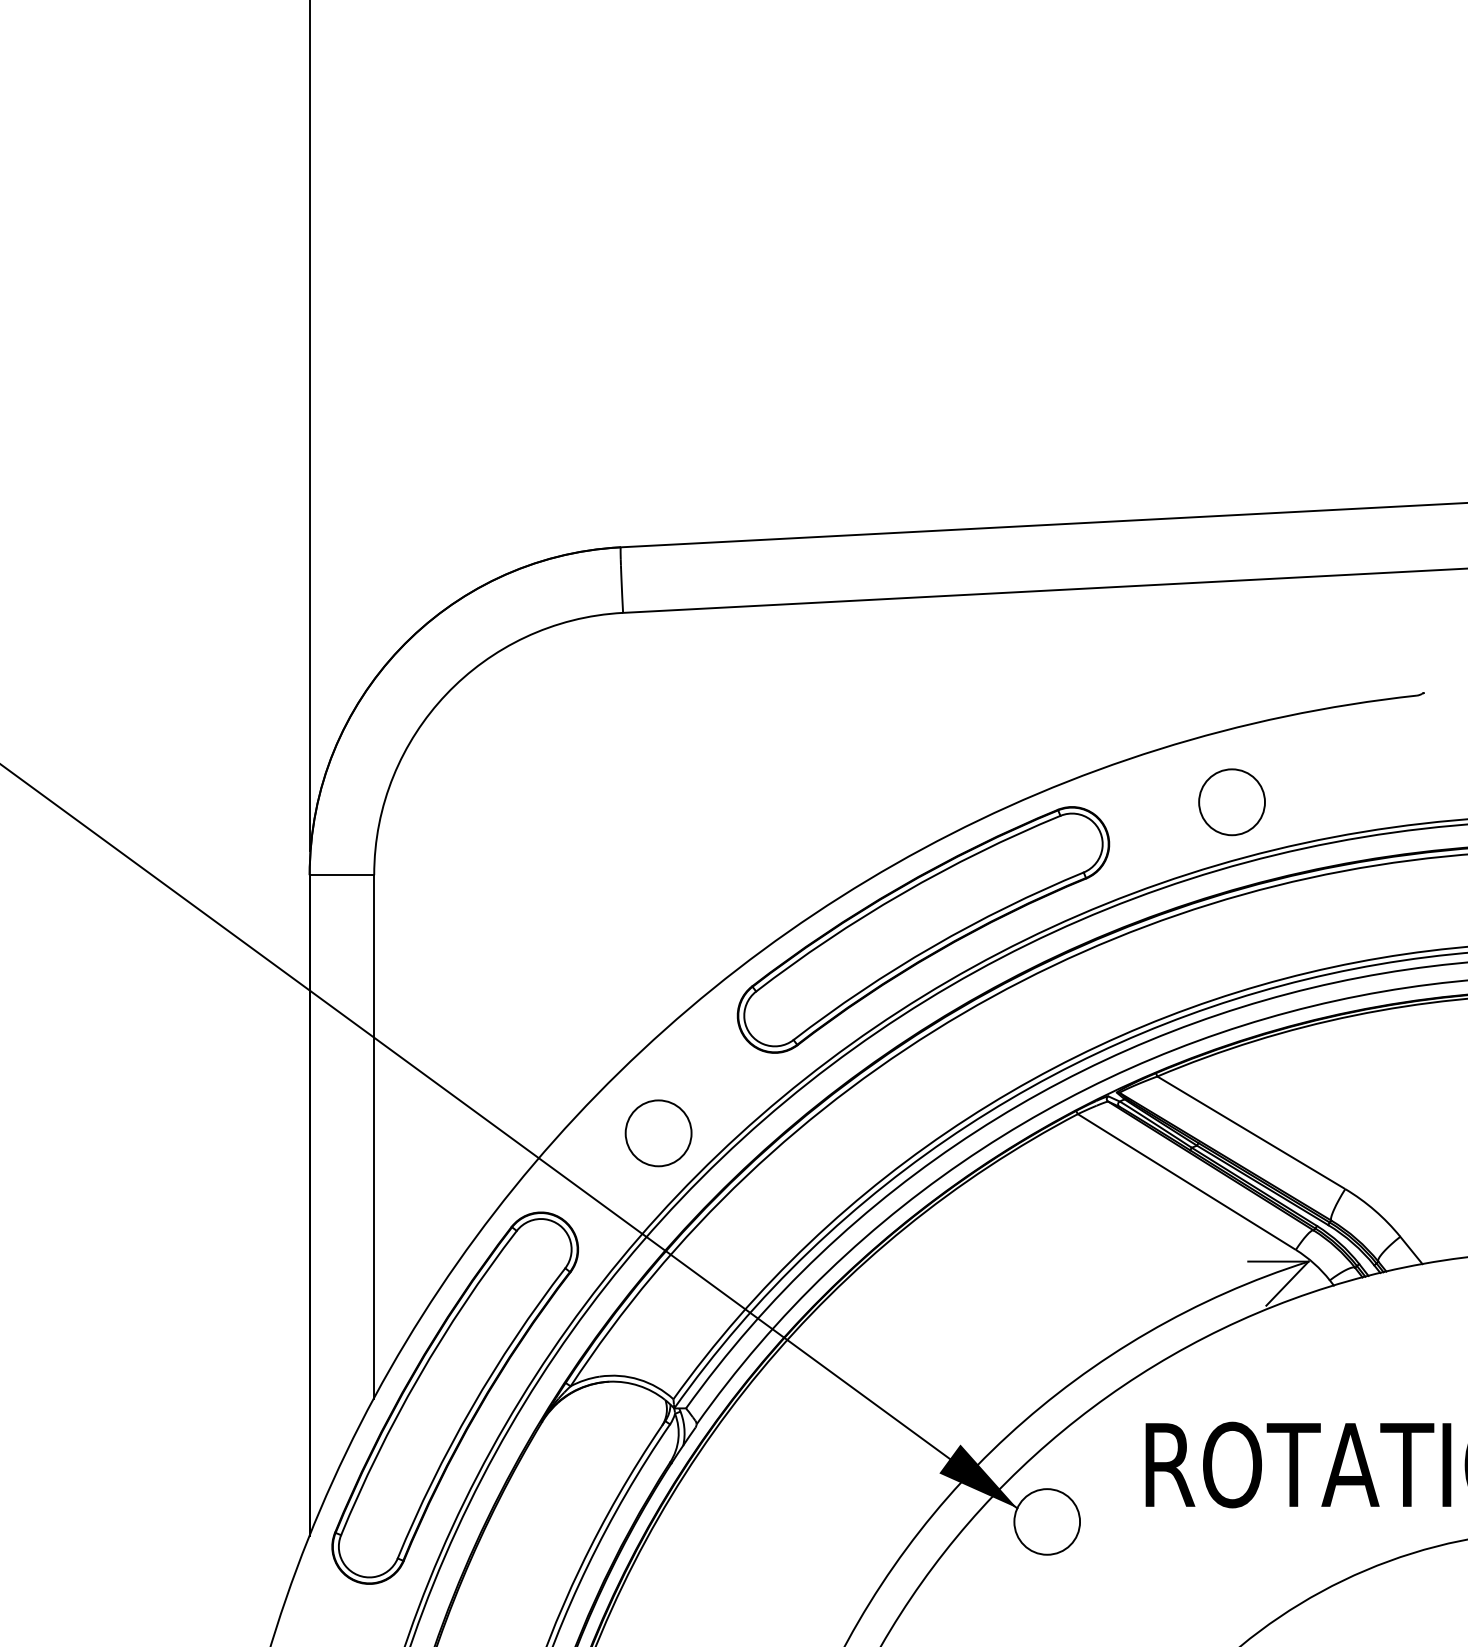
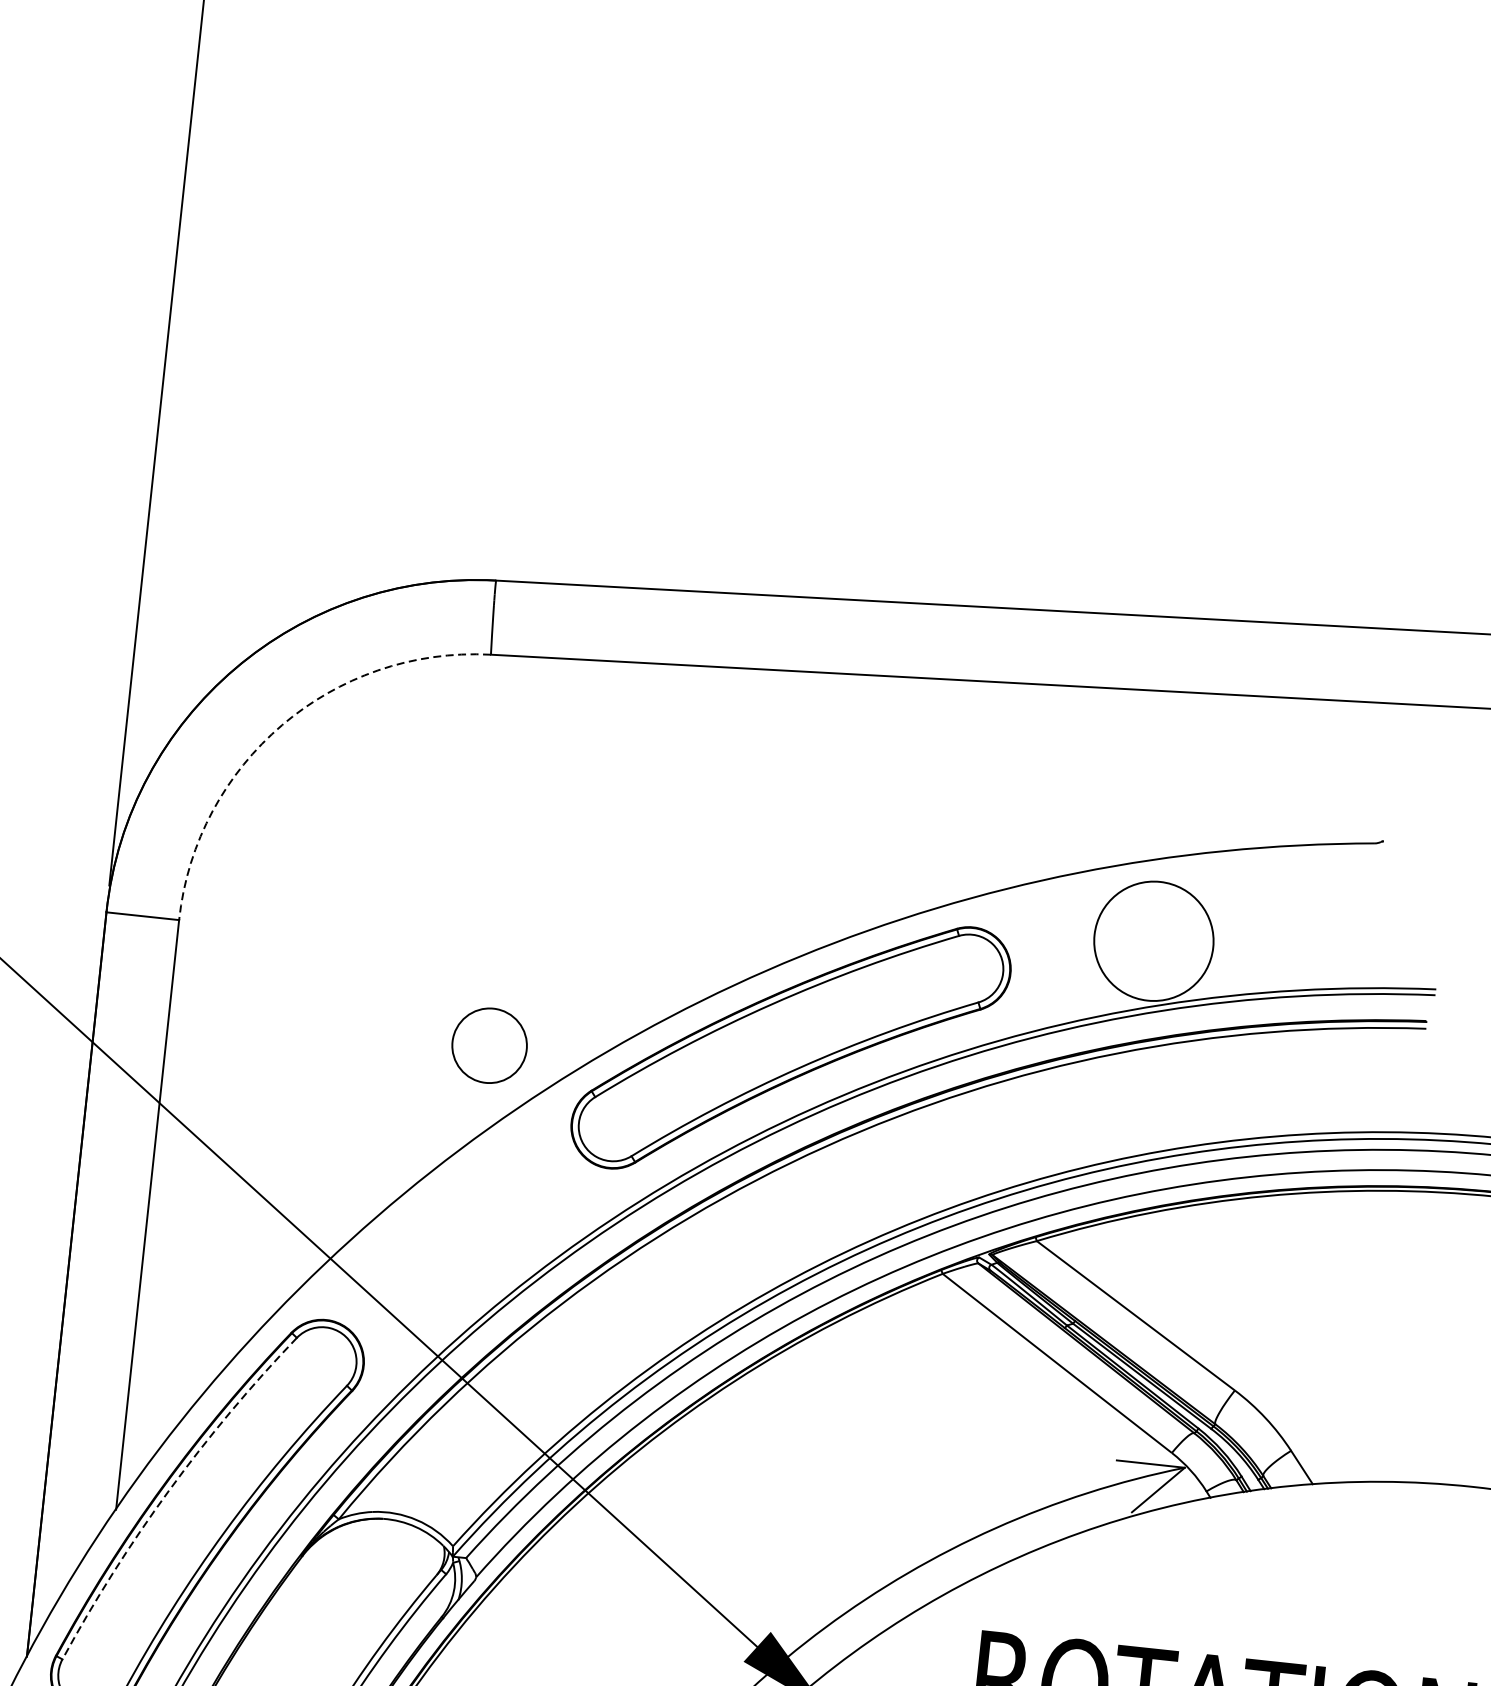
arc: (446, 694) -> (282, 725), solid -> dashed
circle: (1232, 802) -> (1154, 941), size x1.6
circle: (658, 1133) -> (489, 1045), moved
arc: (418, 1377) -> (168, 1491), solid -> dashed

